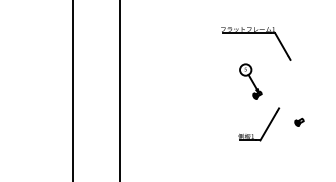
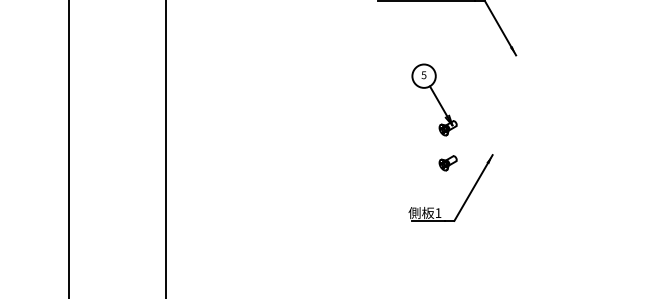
part: (299, 121) -> (448, 161), moved

